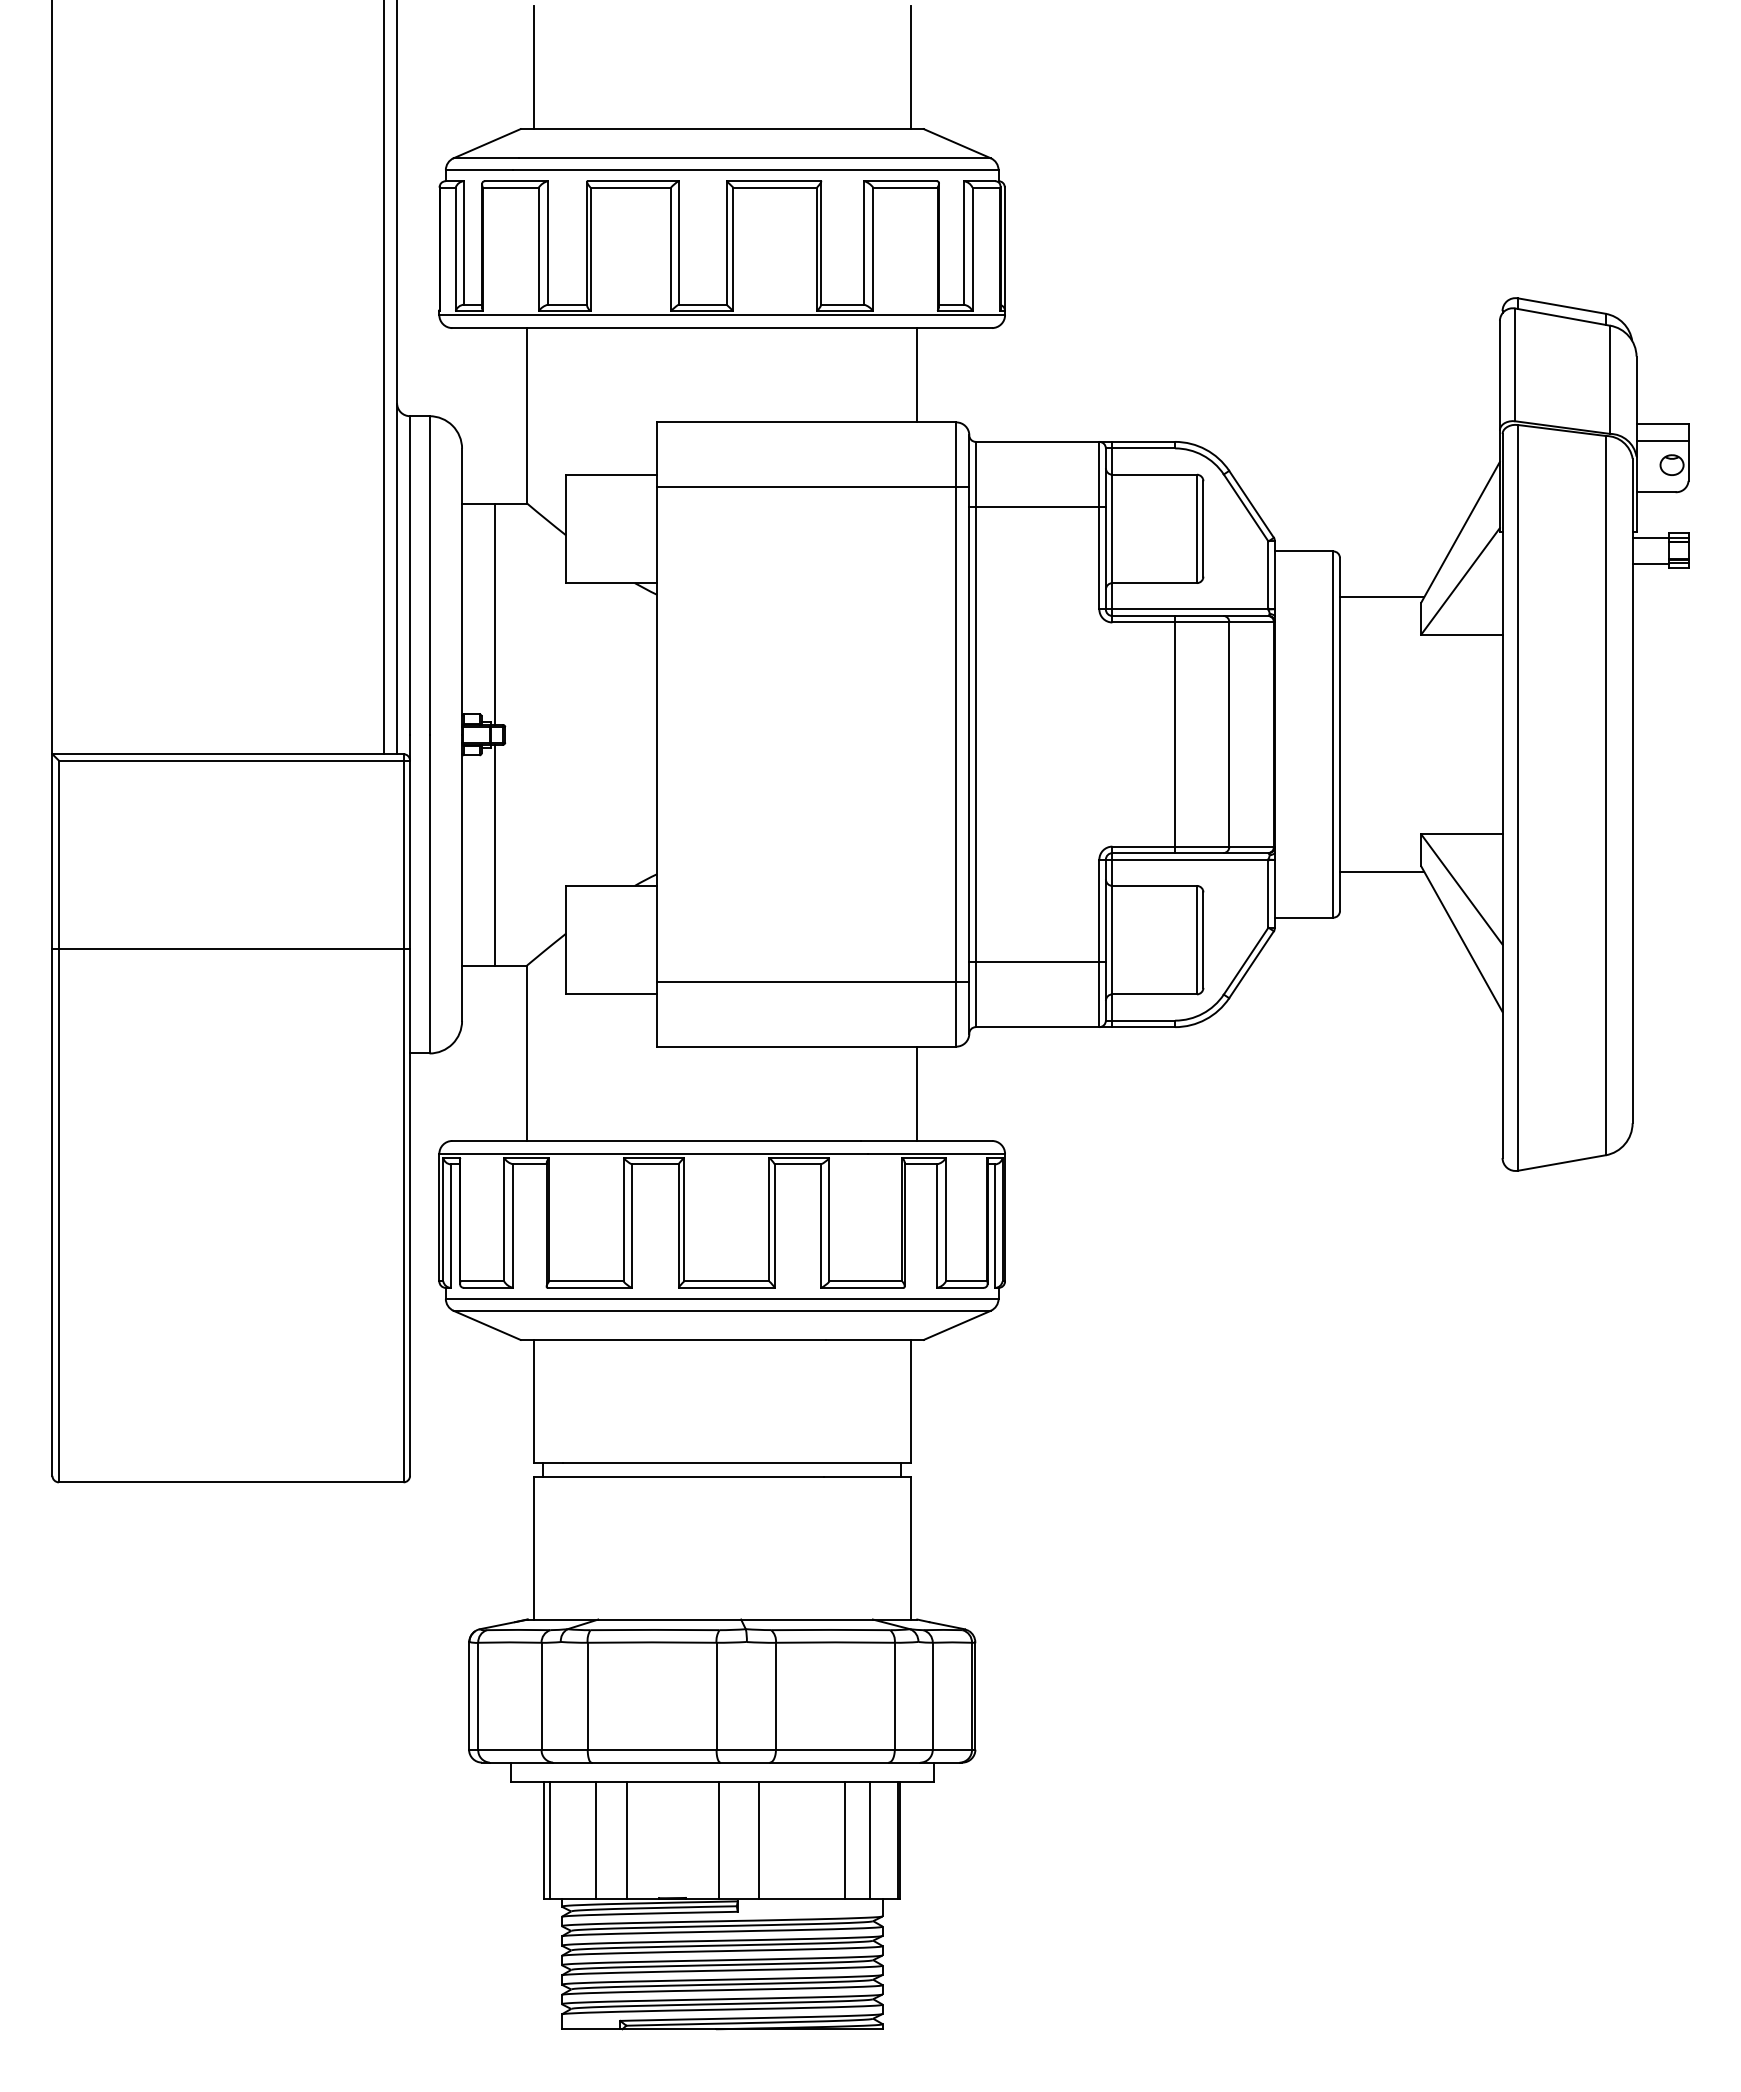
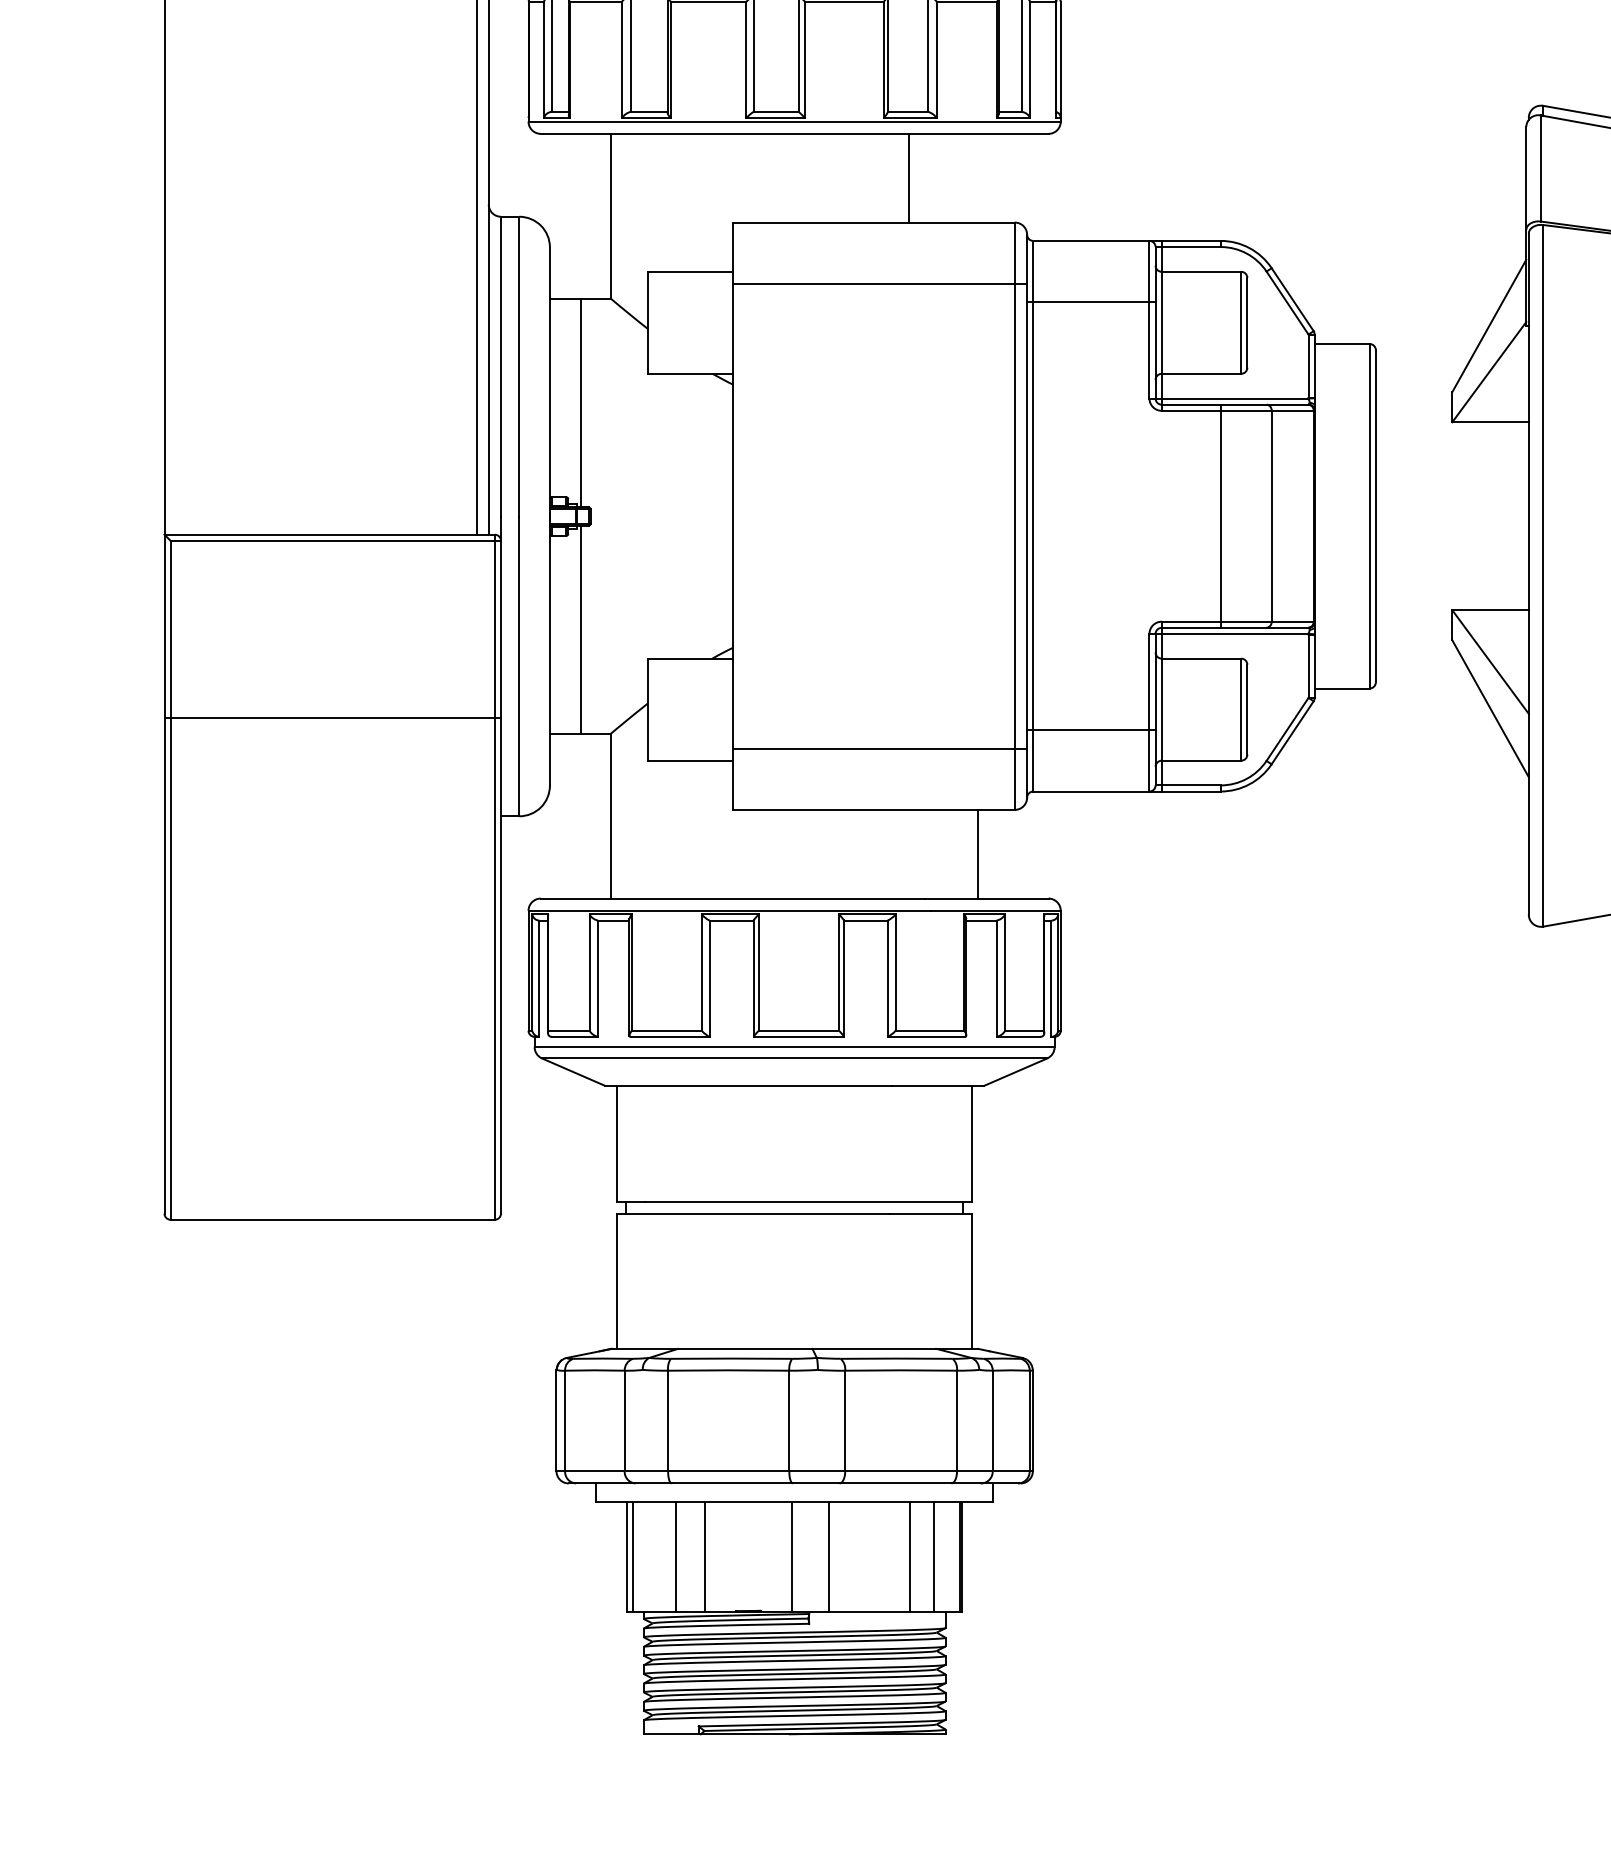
line: (917, 375) -> (908, 178), moved
line: (1381, 597) -> (1414, 387), removed
line: (1381, 872) -> (1414, 646), removed

